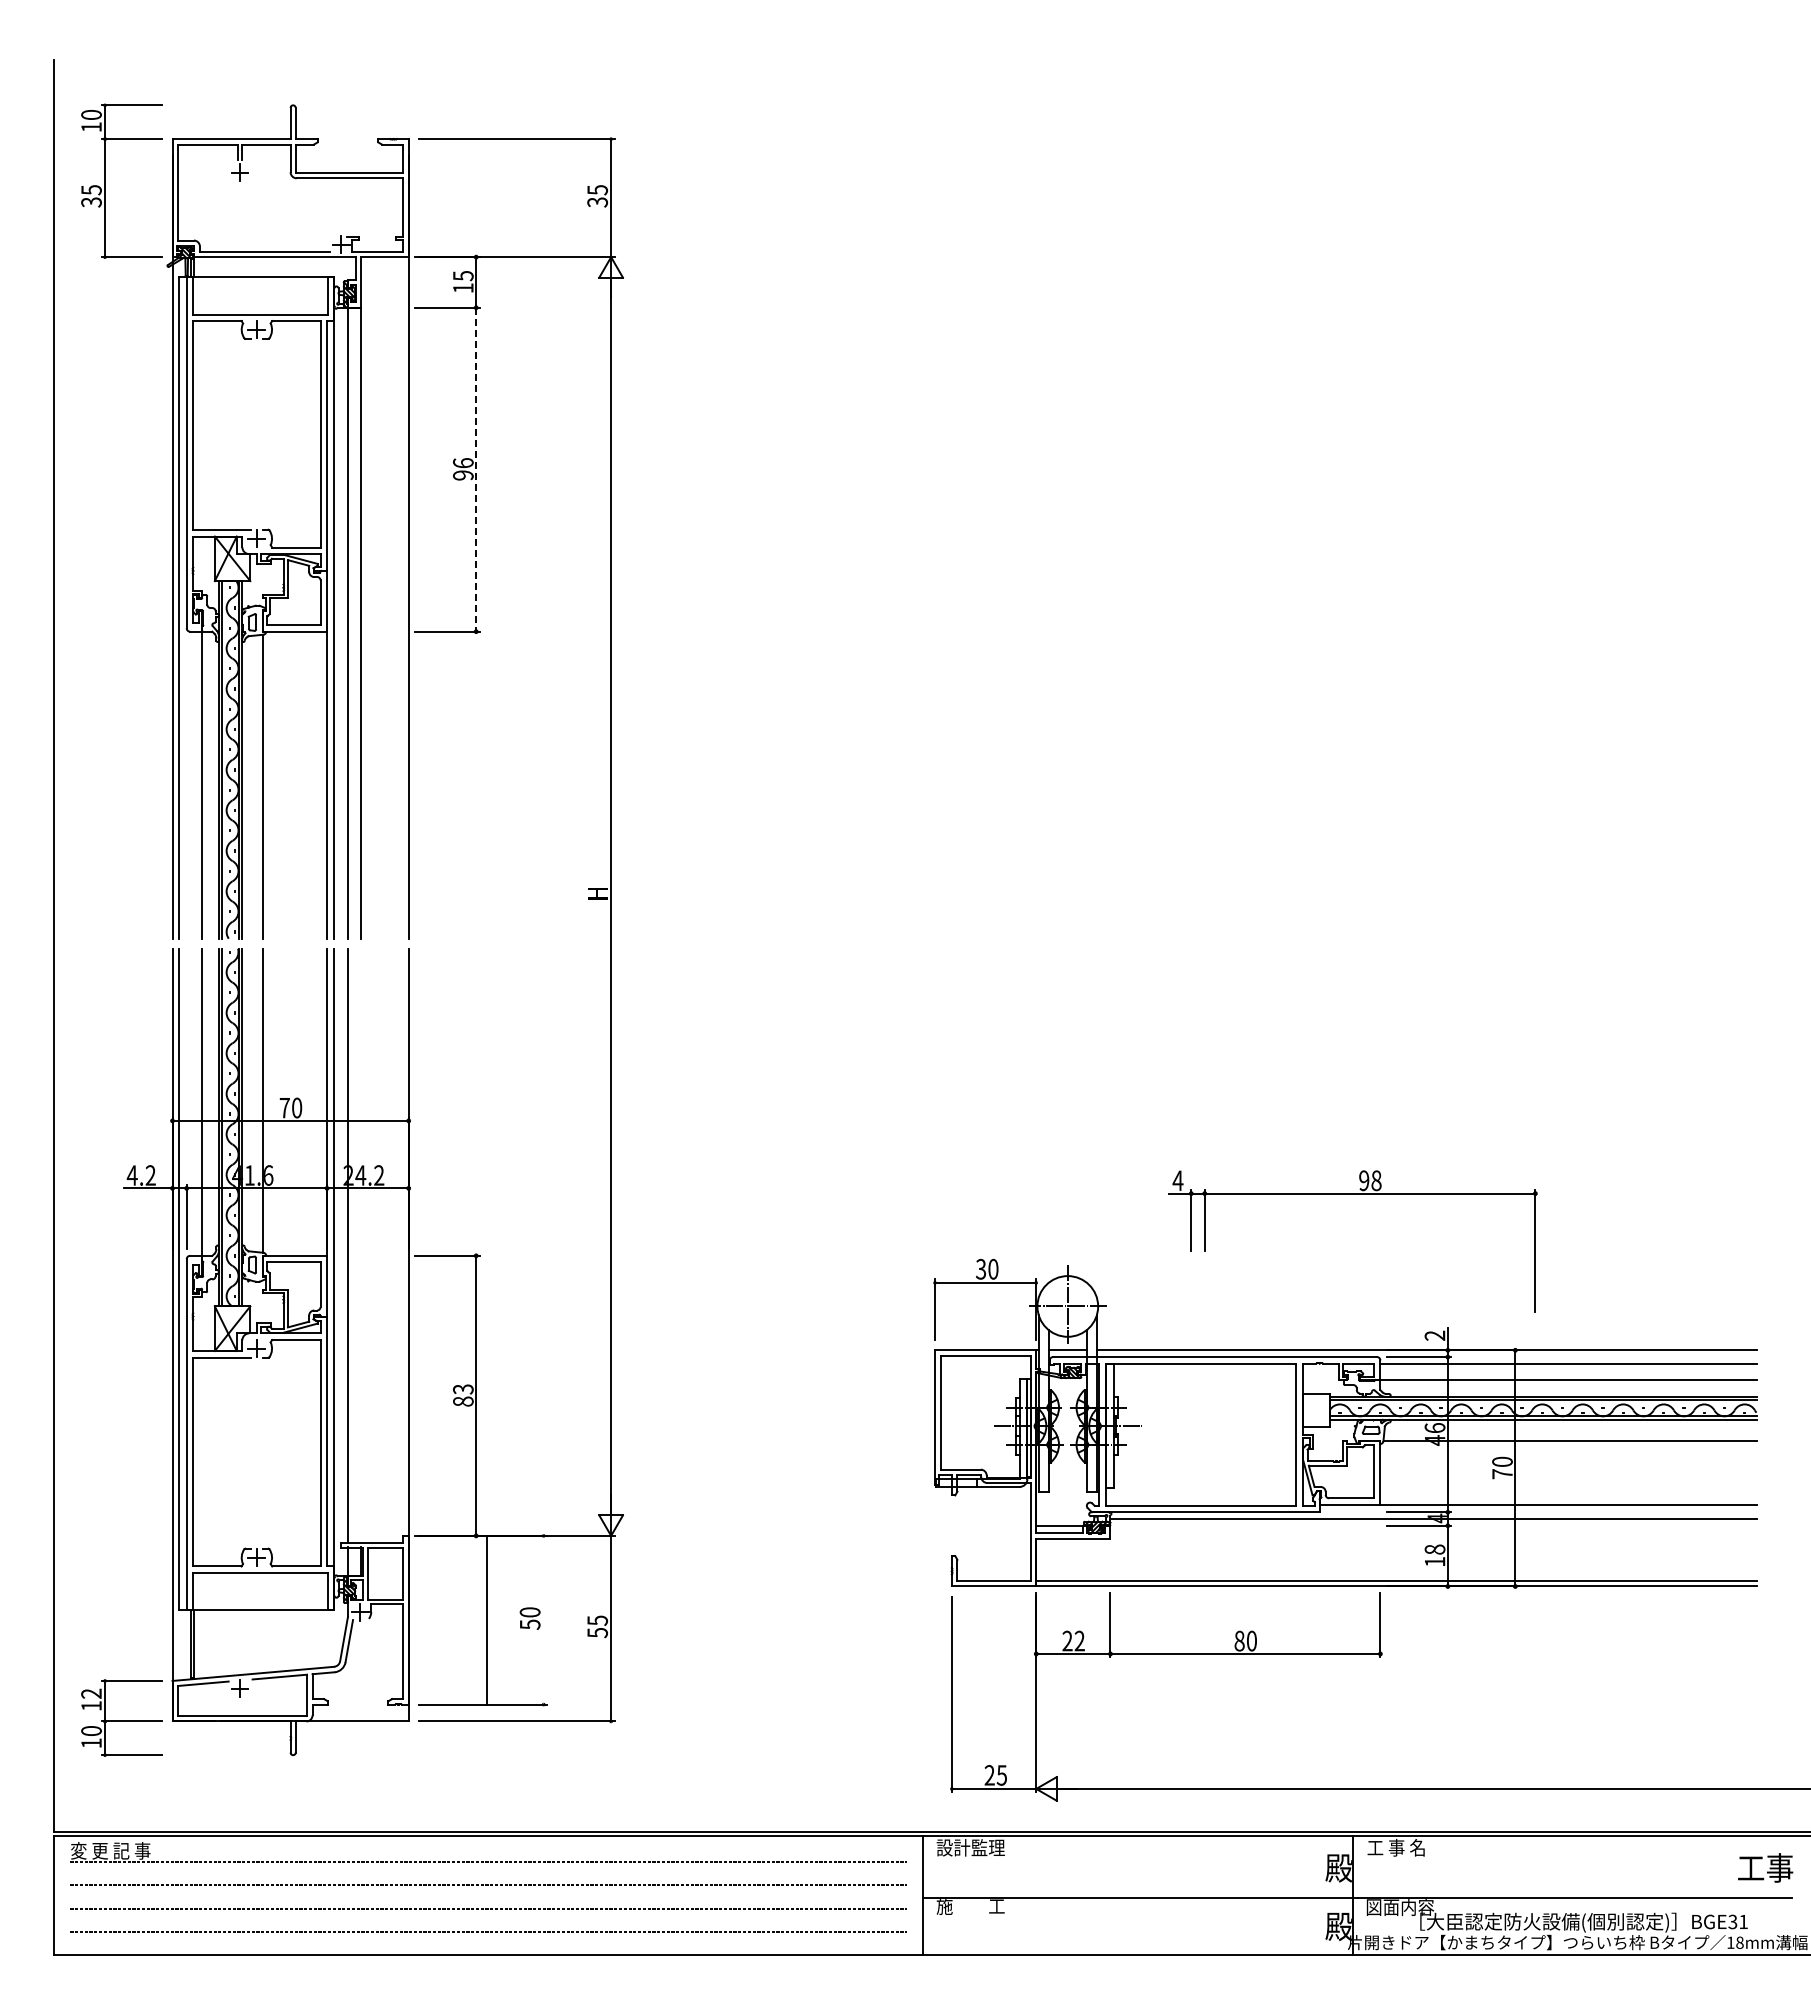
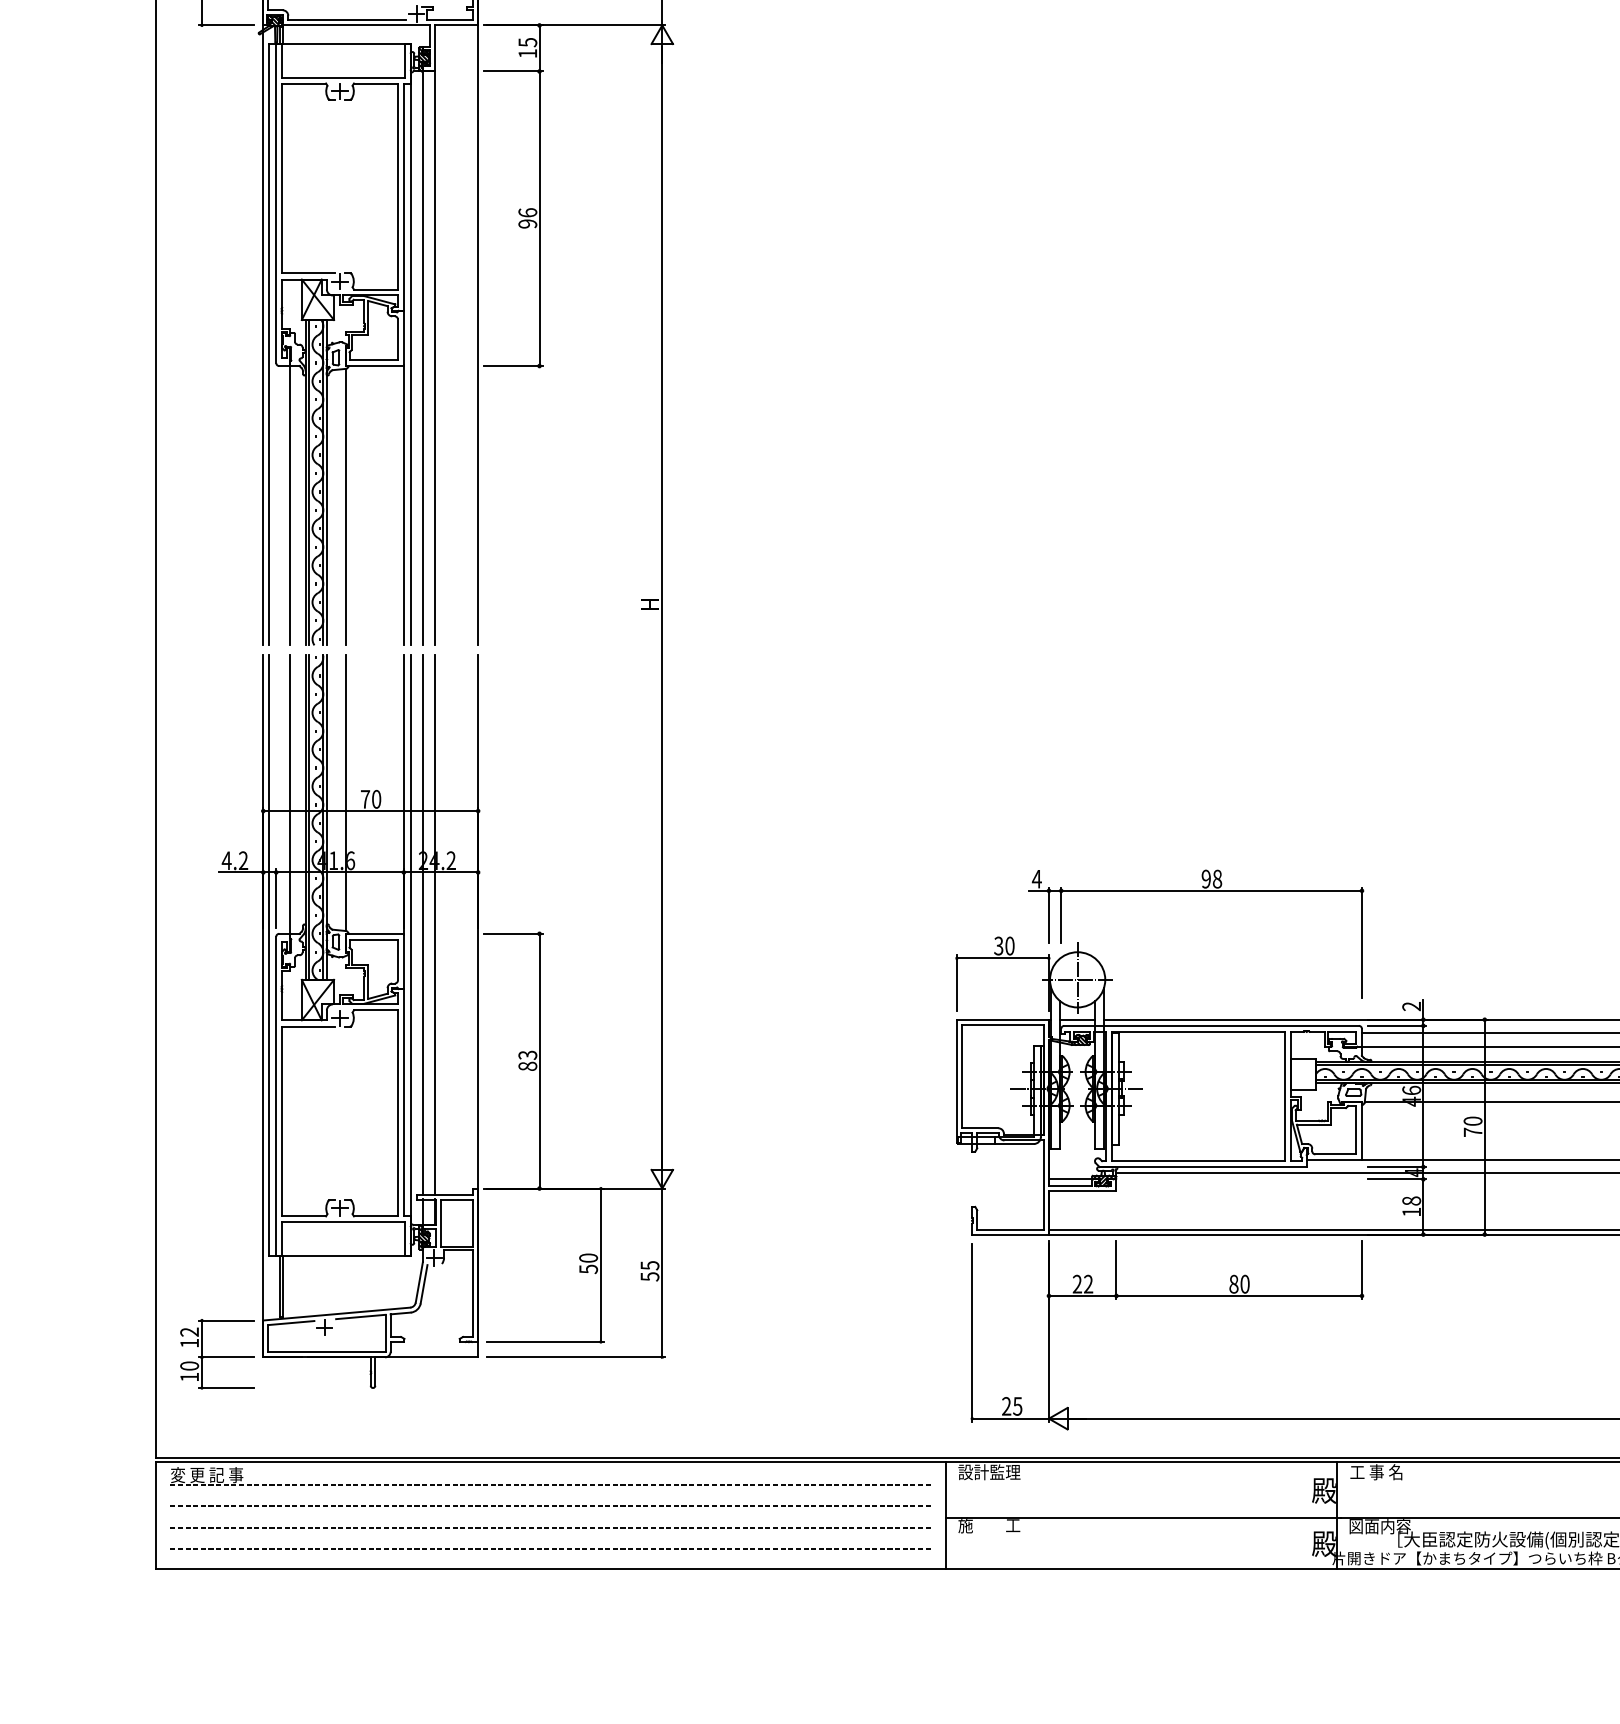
line: (476, 469) -> (539, 218), dashed -> solid
part: (1352, 1194) -> (1195, 891), moved
line: (361, 1245) -> (435, 924), added
line: (486, 1619) -> (600, 1264), moved

